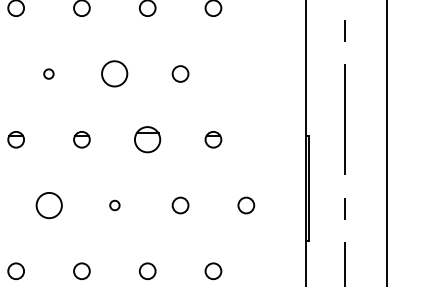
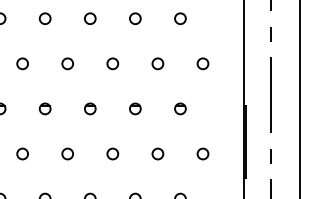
circle: (48, 73) -> (67, 63), size x1.67
circle: (114, 73) -> (112, 63), size x0.62
circle: (245, 73) -> (202, 63), added
part: (147, 139) -> (135, 108), size x0.62
circle: (48, 204) -> (67, 153), size x0.62
circle: (114, 204) -> (112, 153), size x1.67

